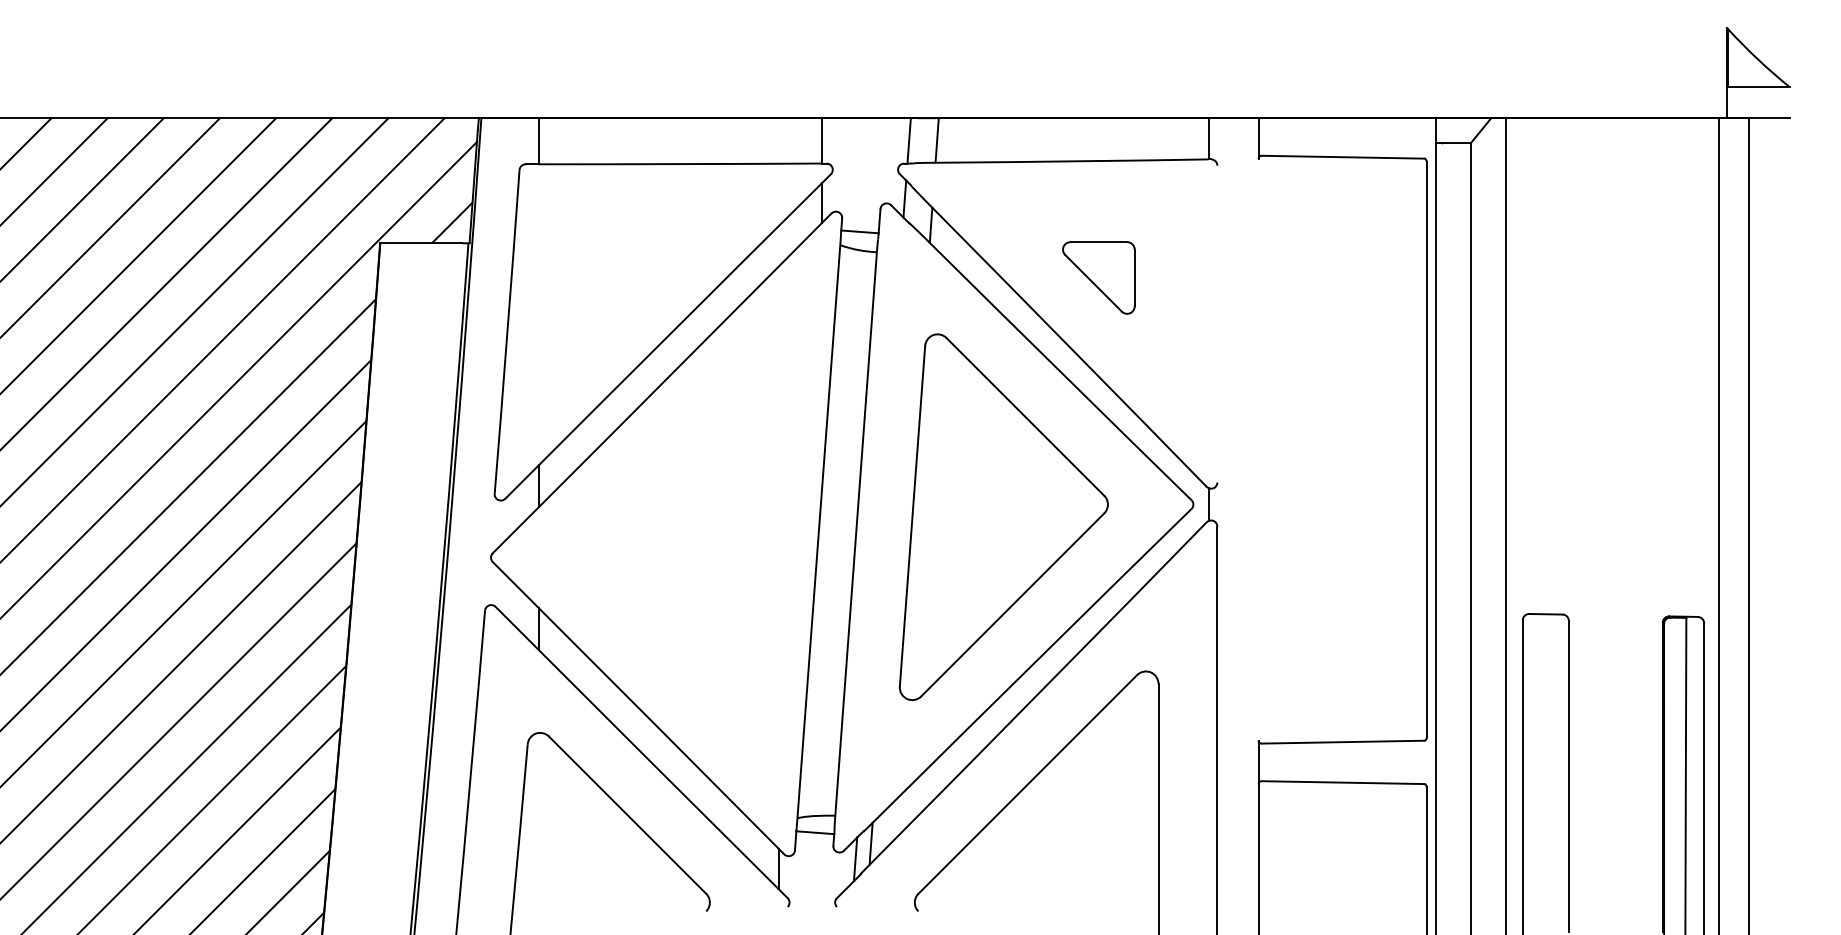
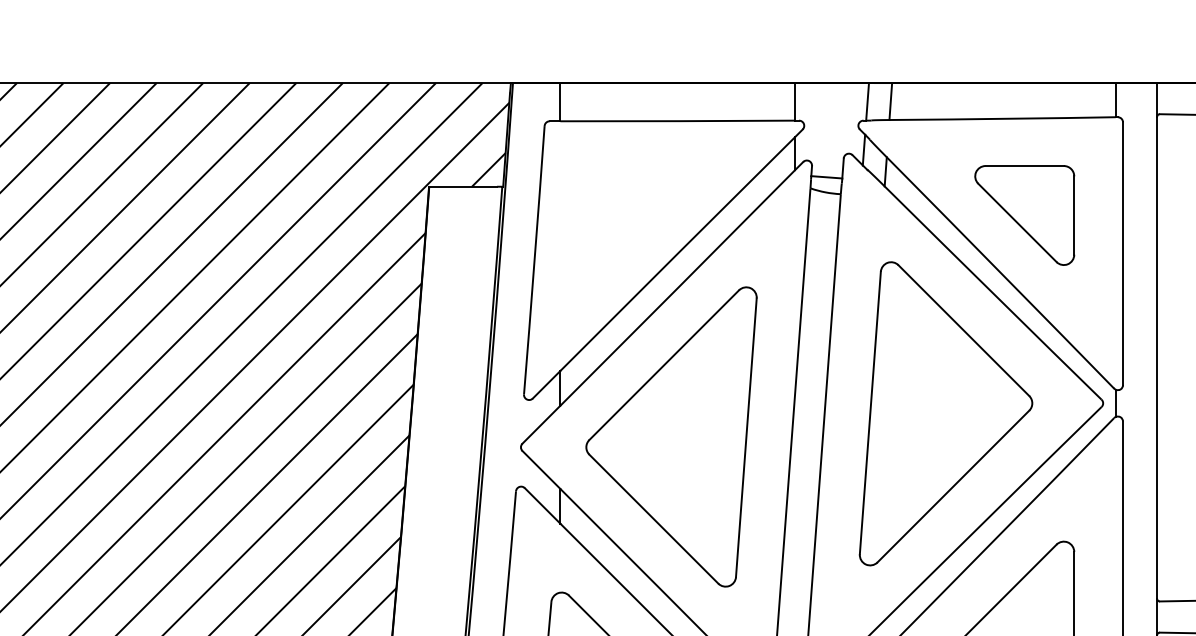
part: (1098, 277) -> (1024, 215), size x1.67
line: (1217, 323) -> (1123, 253), added
line: (1258, 449) -> (1157, 357), added
part: (672, 544) -> (671, 436), added

